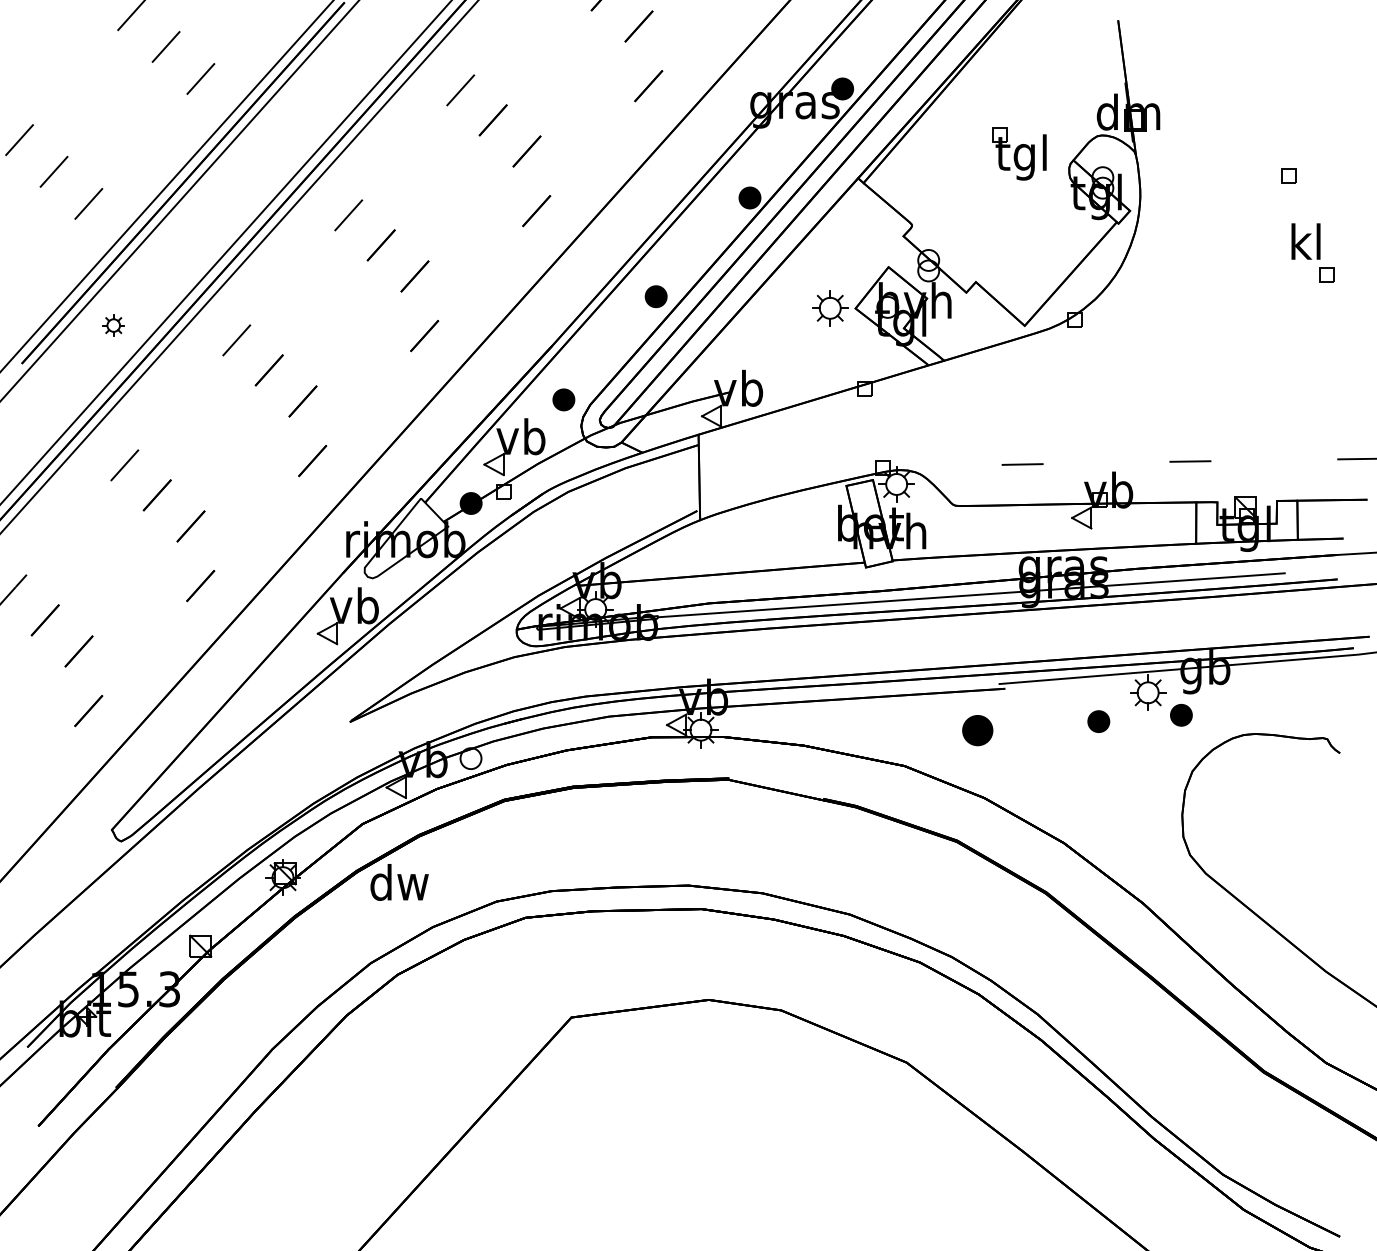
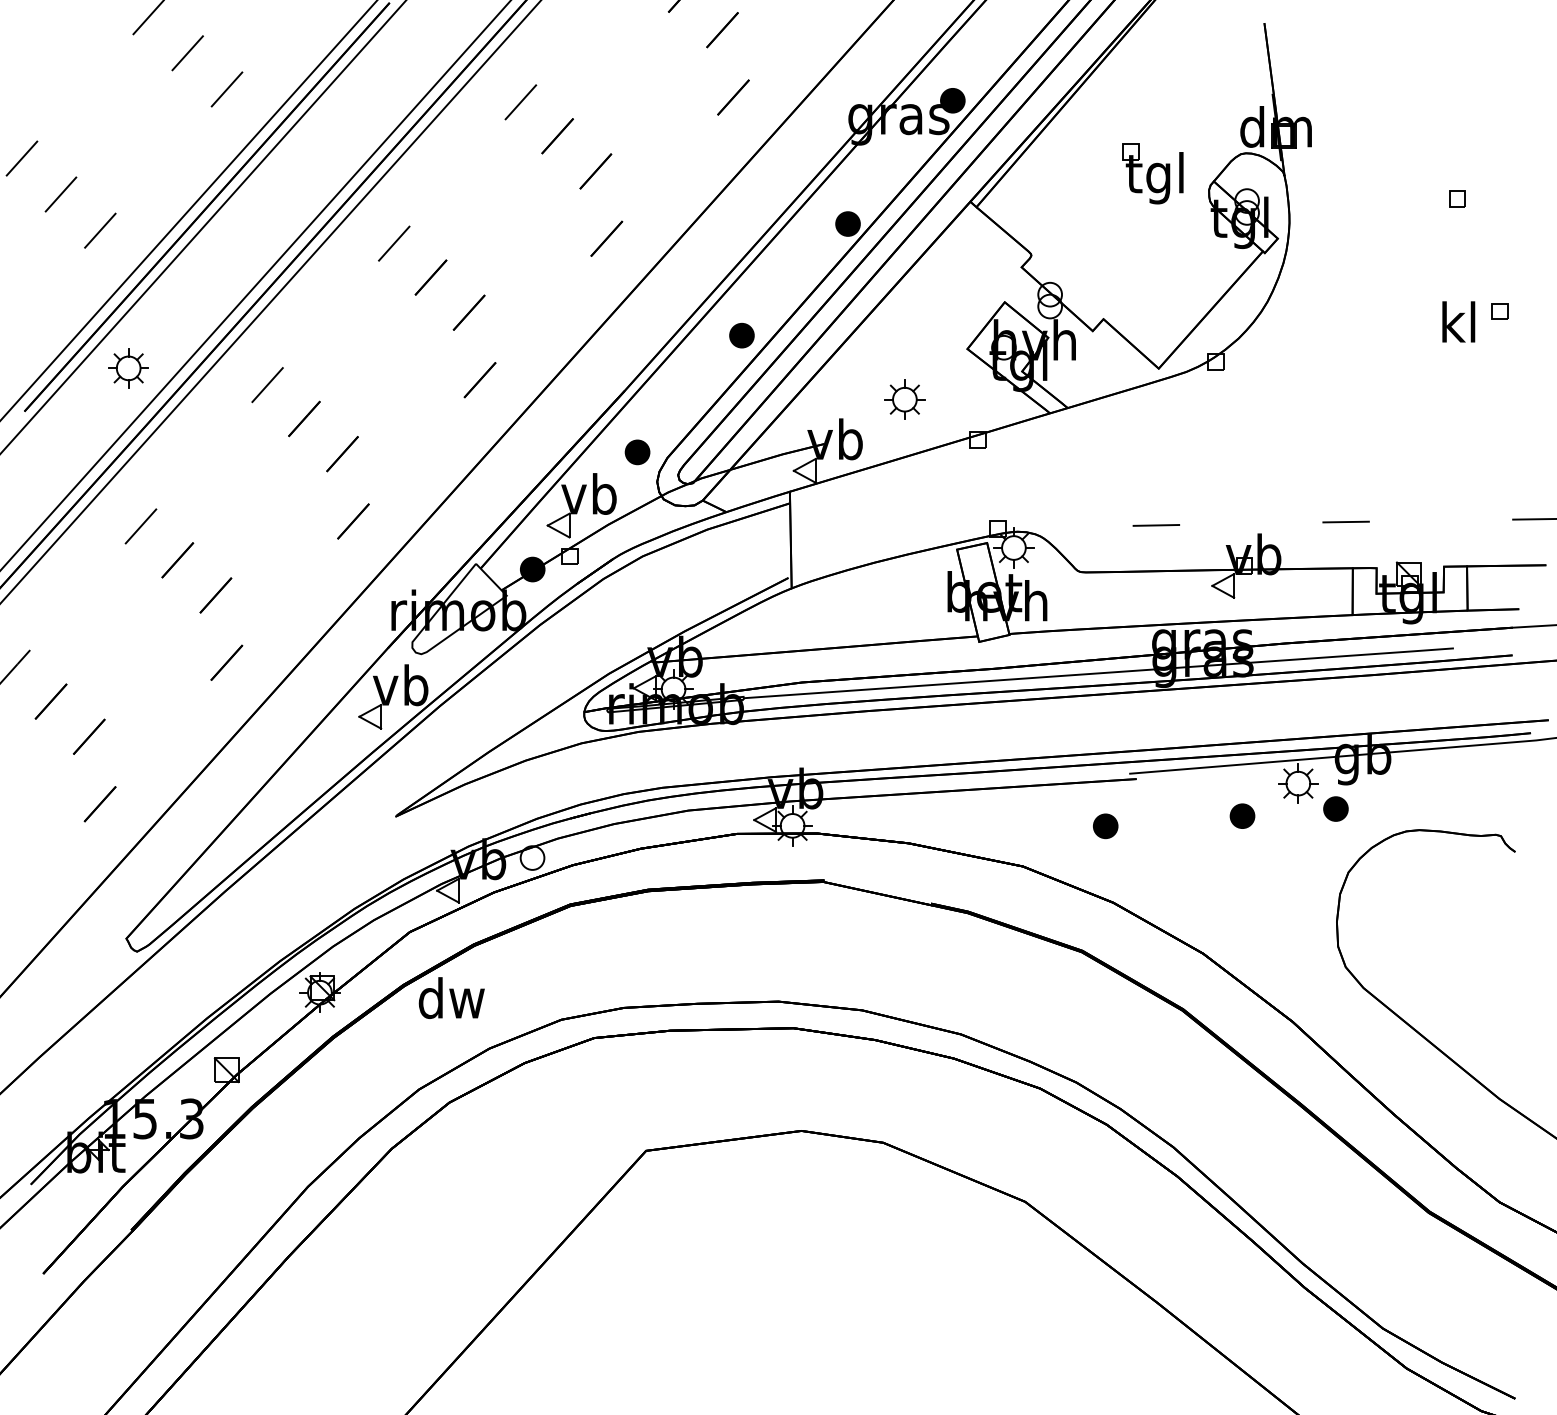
text: (1305, 241) -> (1458, 321), moved
part: (830, 308) -> (905, 399), moved
part: (113, 325) -> (128, 368), size x1.67
part: (977, 730) -> (1105, 826), size x0.71

